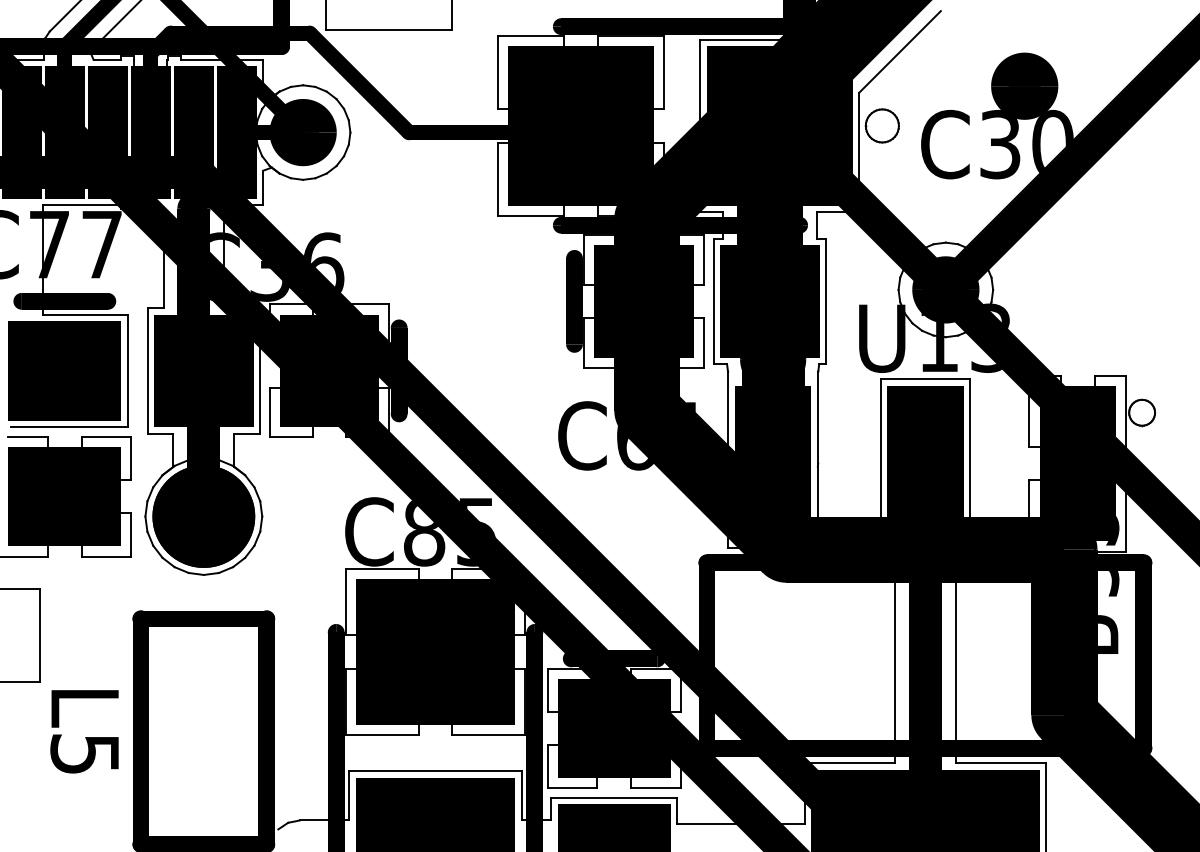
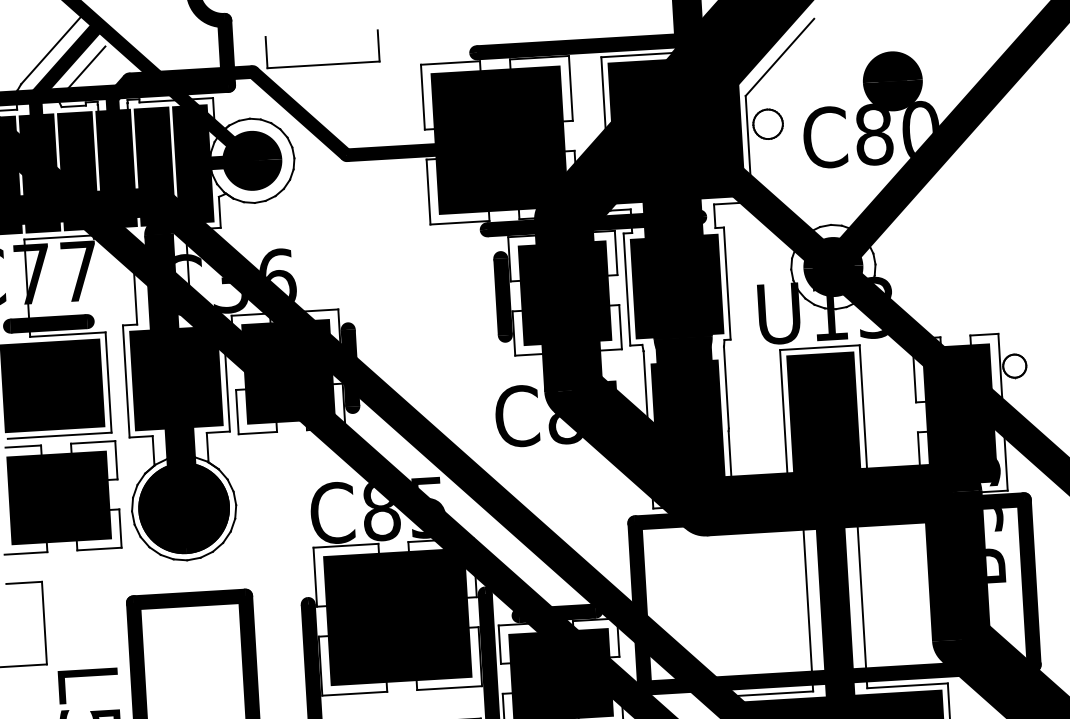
text: (1000, 144) -> (874, 134), C30 -> C80
text: (635, 448) -> (565, 424), C61 -> C81

